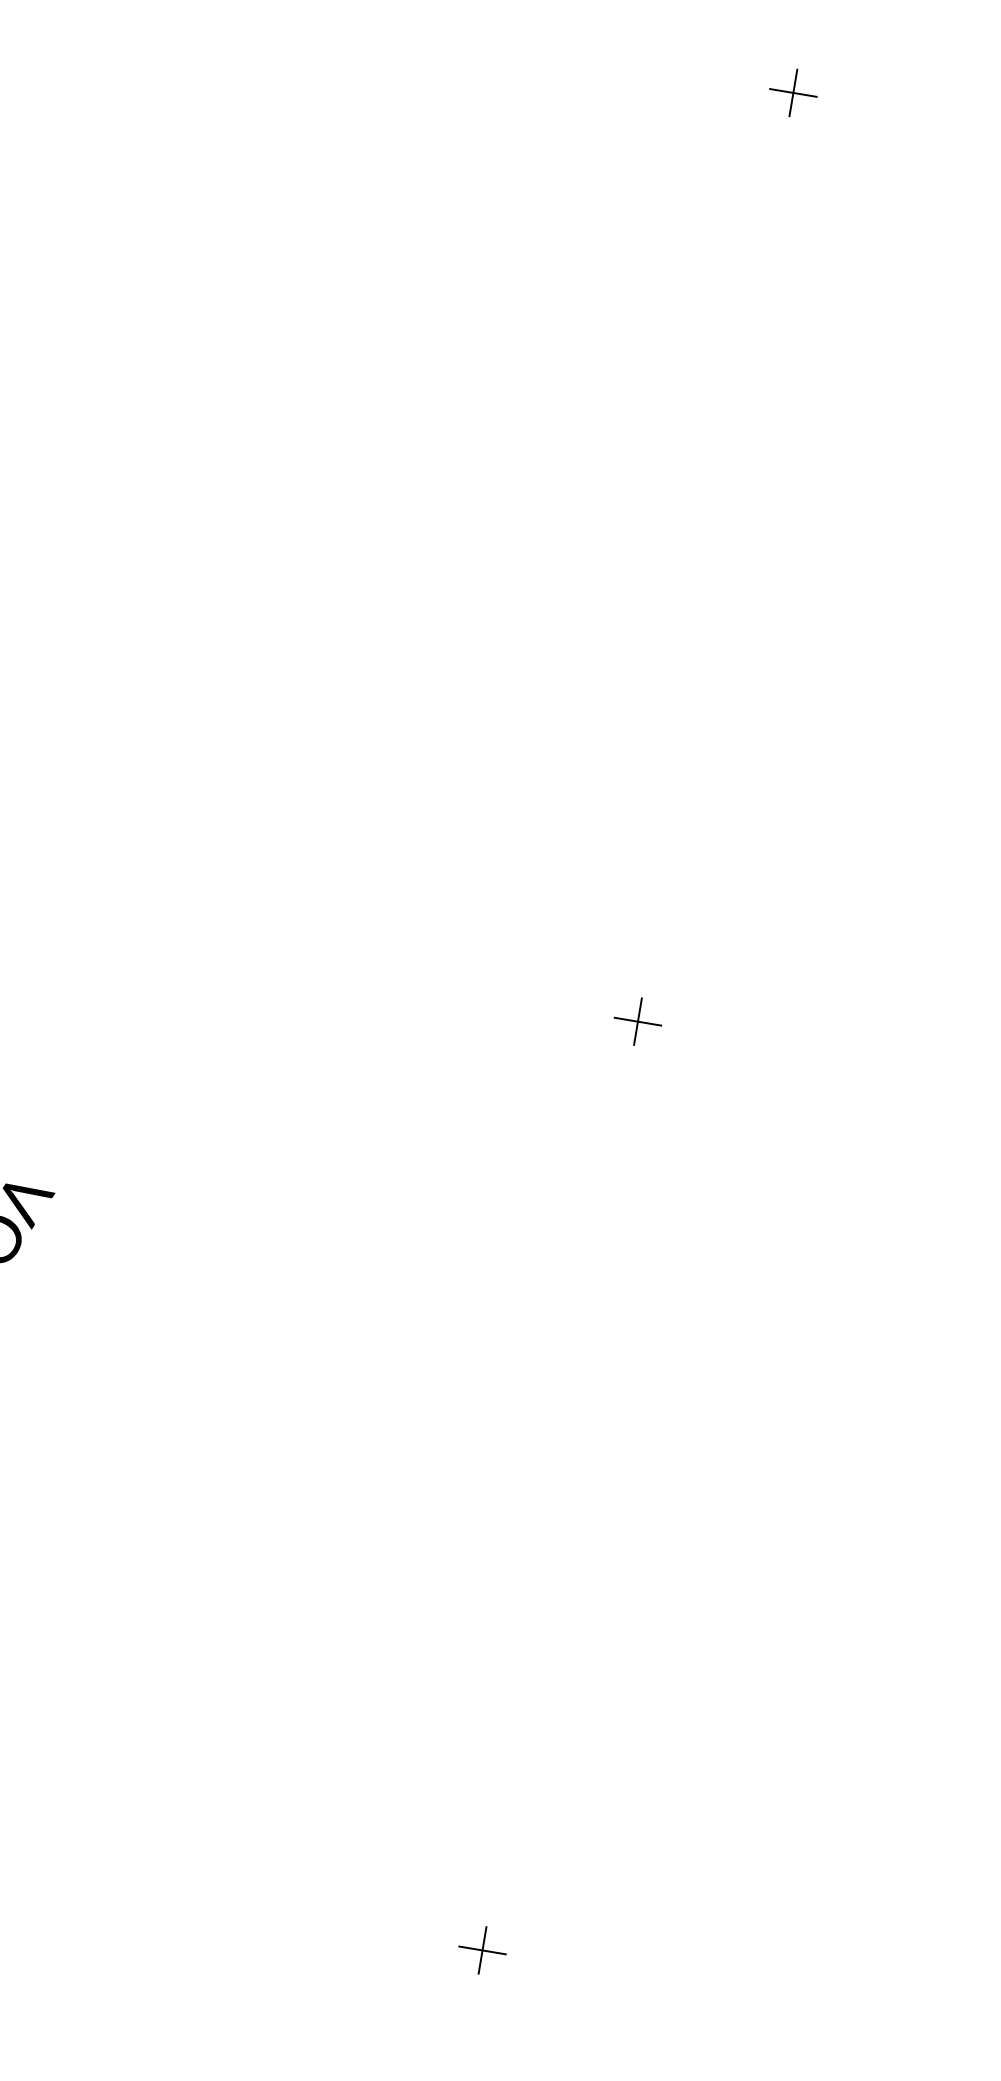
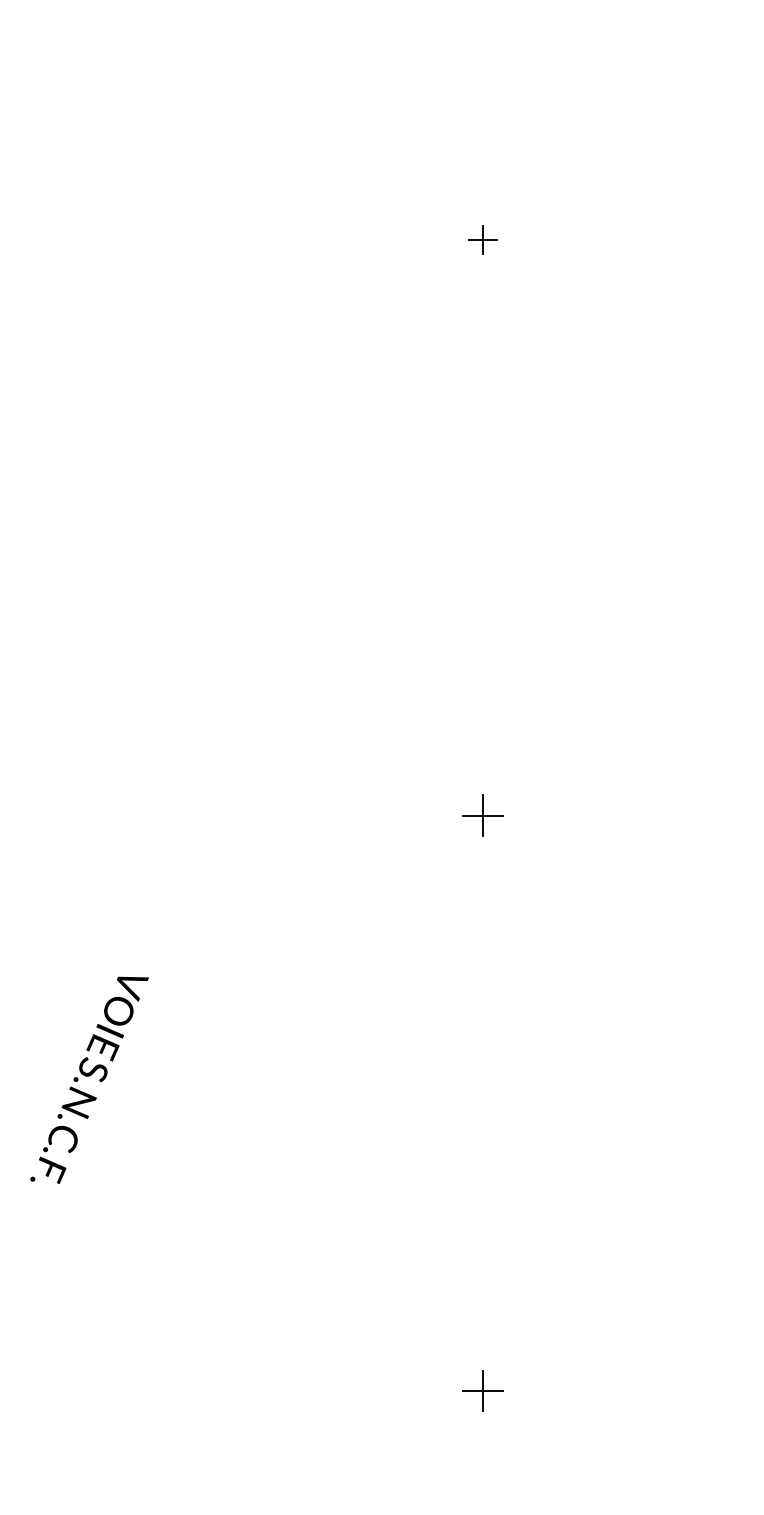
part: (637, 1021) -> (482, 815), size x1.4
part: (482, 1949) -> (482, 1390), size x1.4

